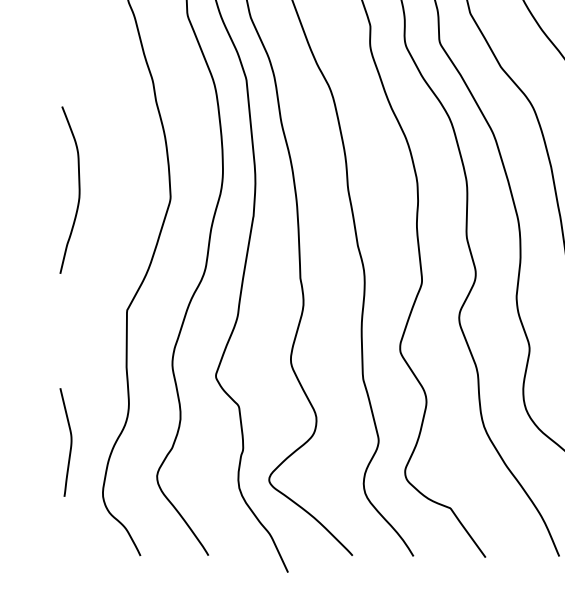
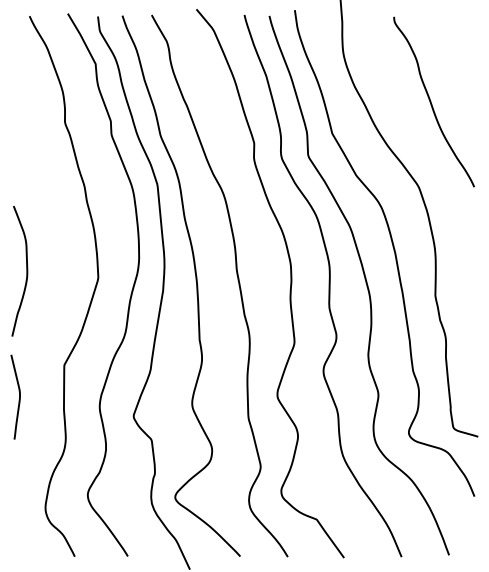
curve: (70, 441) -> (19, 396), moved

